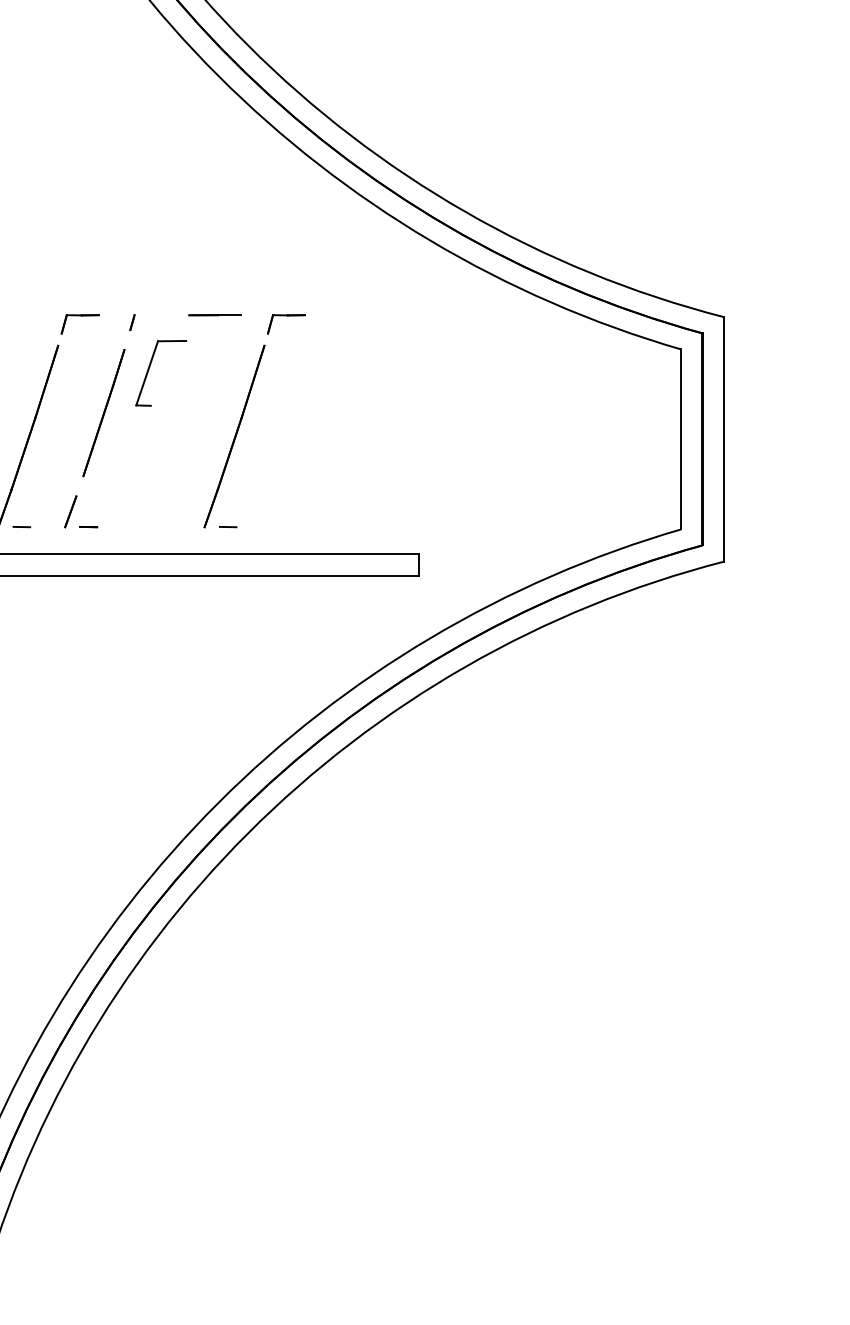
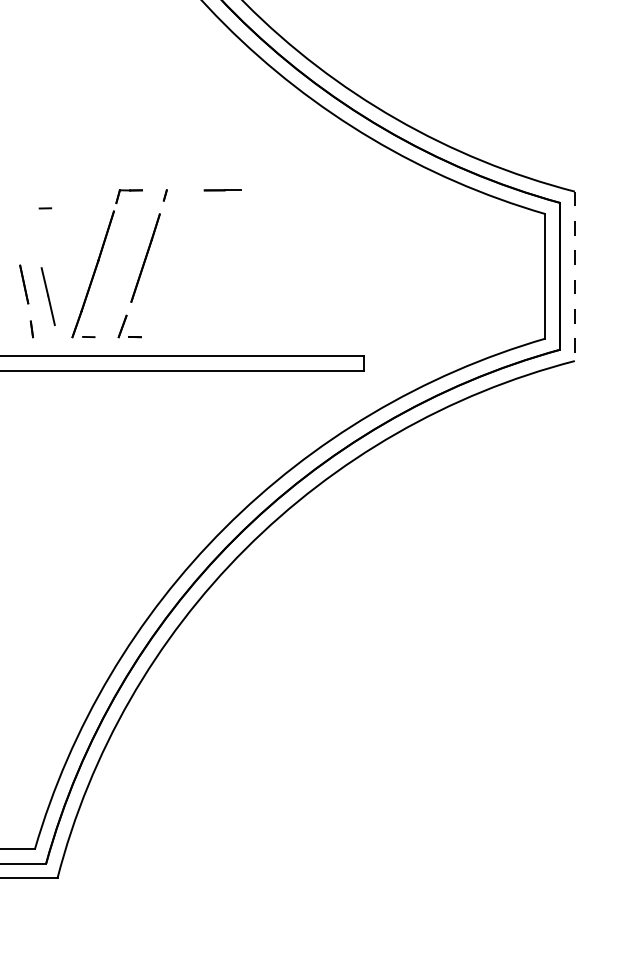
part: (149, 370) -> (177, 228), removed
part: (243, 417) -> (242, 261), removed
line: (723, 439) -> (574, 276), solid -> dashed

